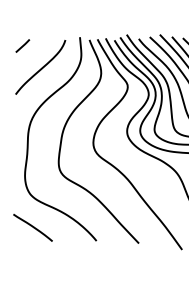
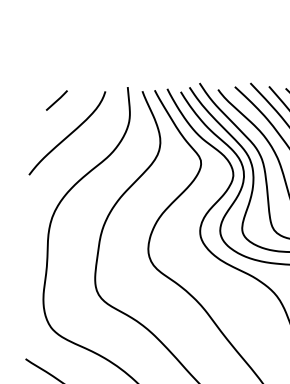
line: (22, 45) -> (56, 99), moved

